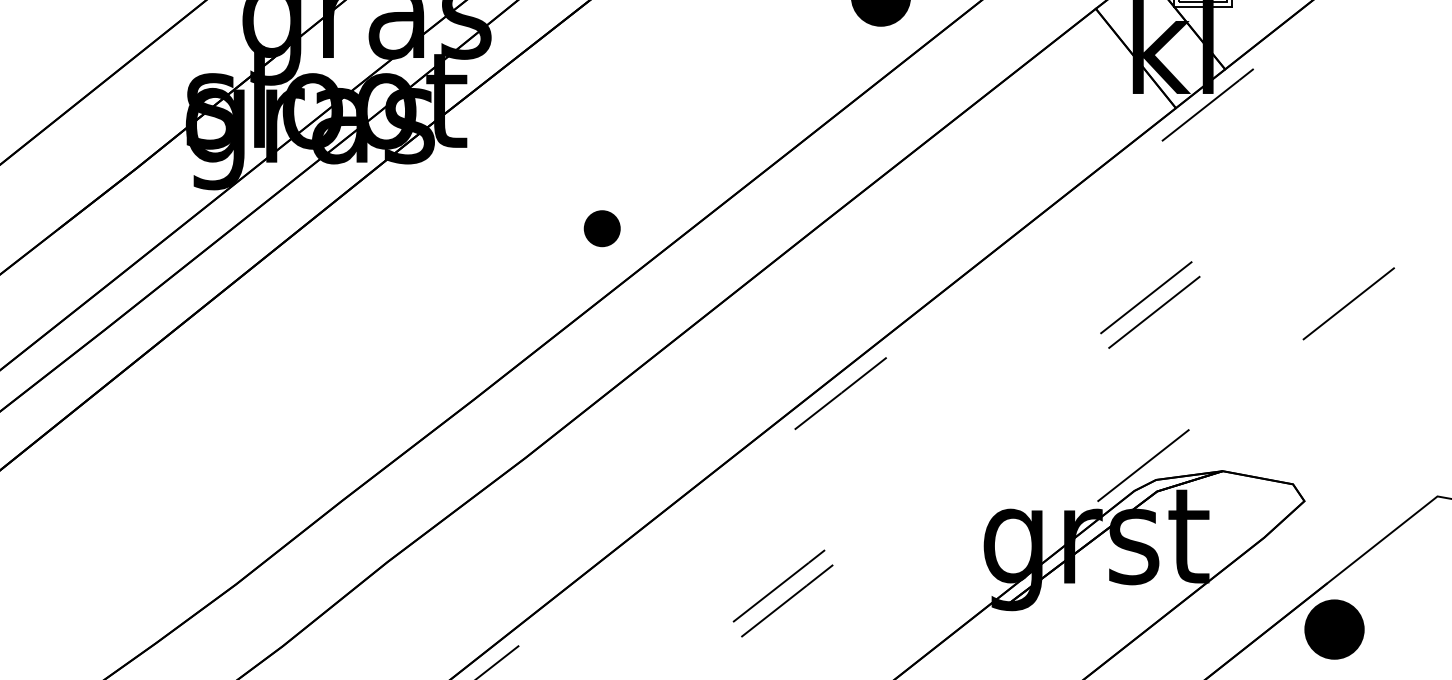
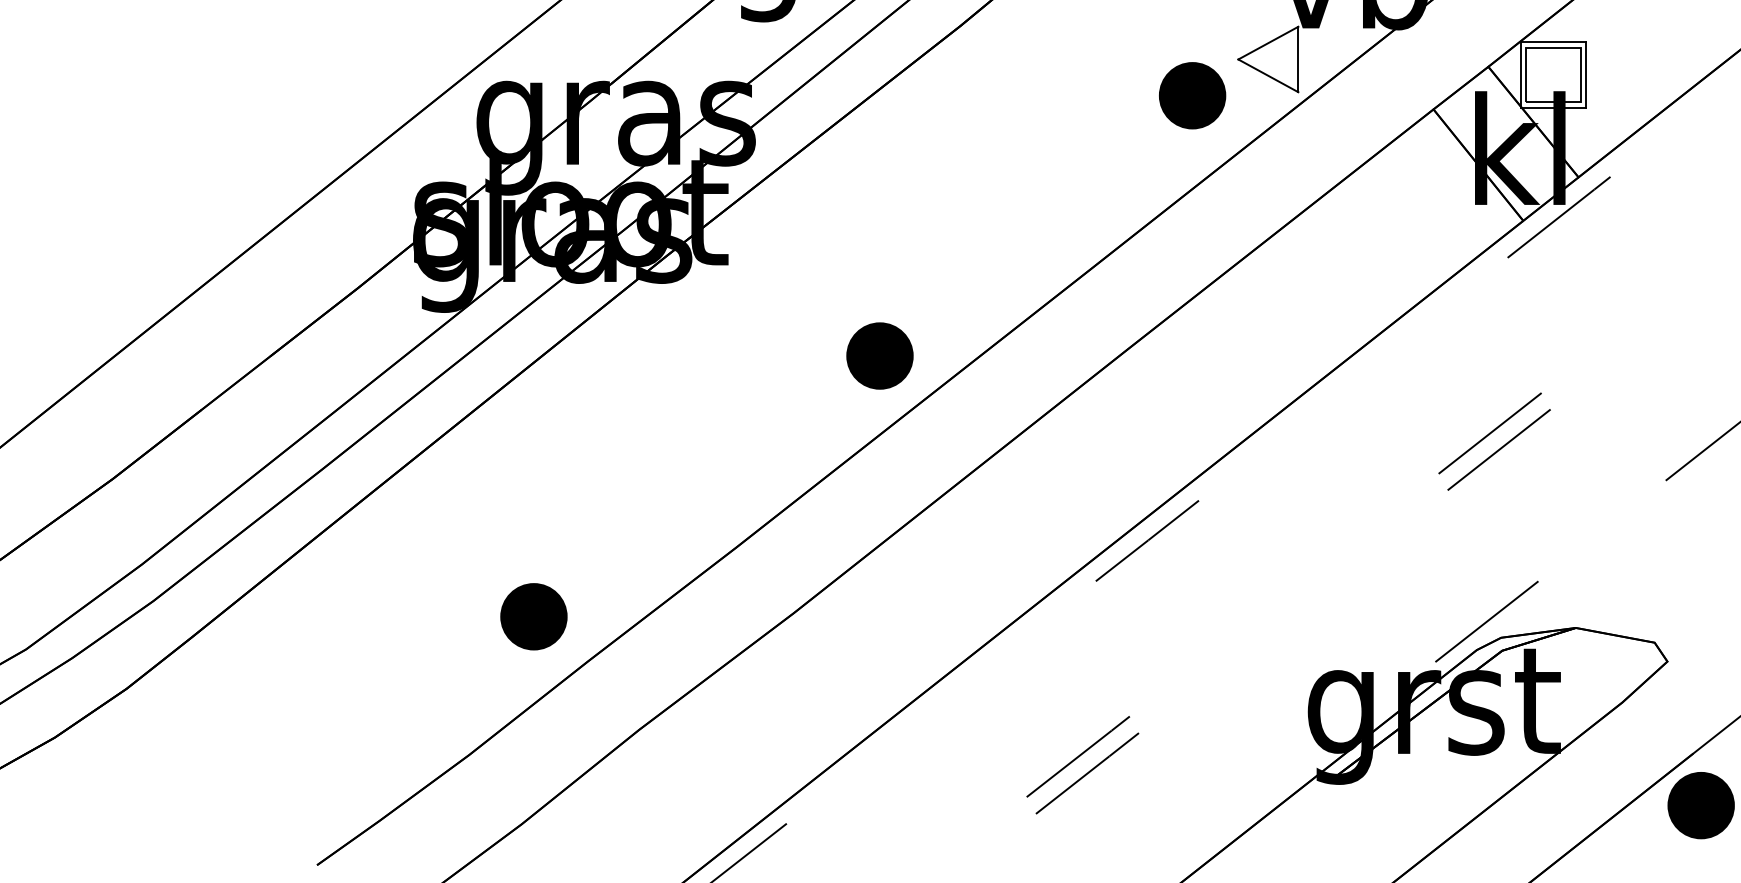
part: (601, 228) -> (879, 355), size x1.67
part: (293, 460) -> (533, 616), added

